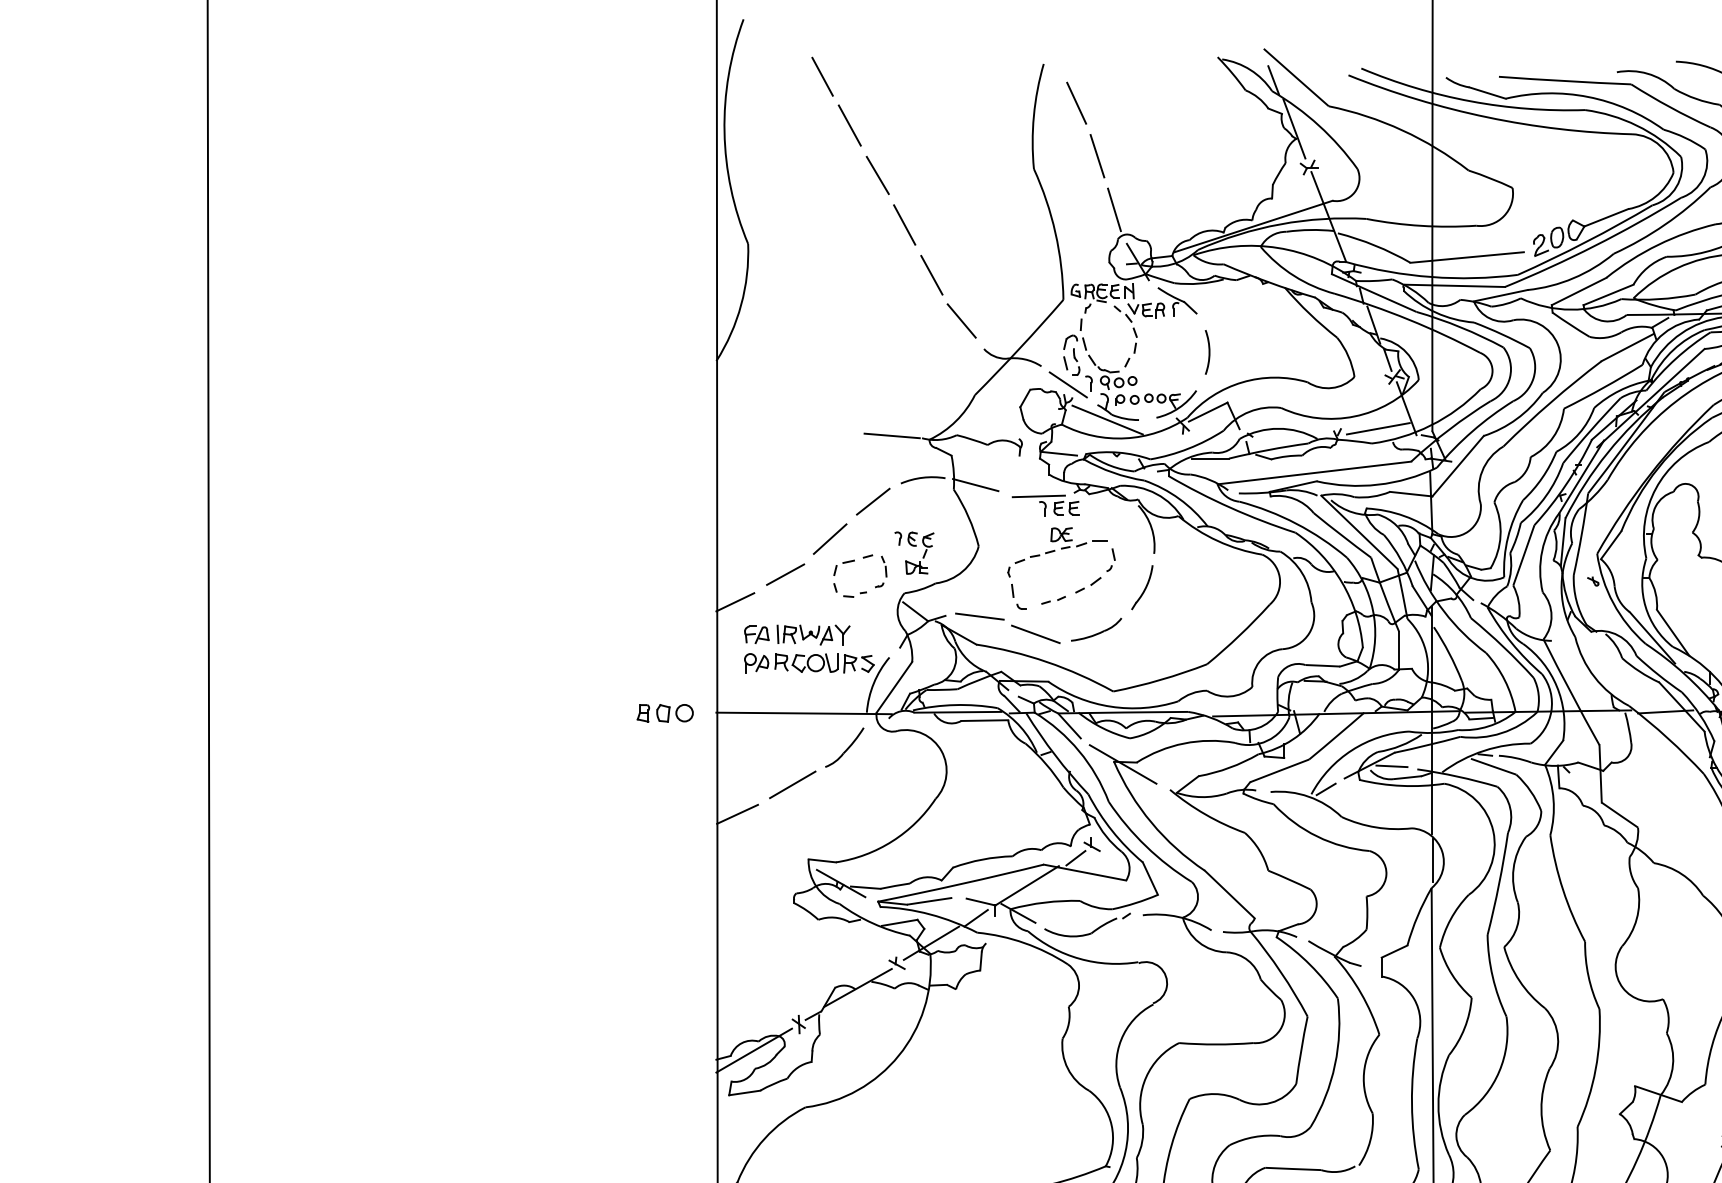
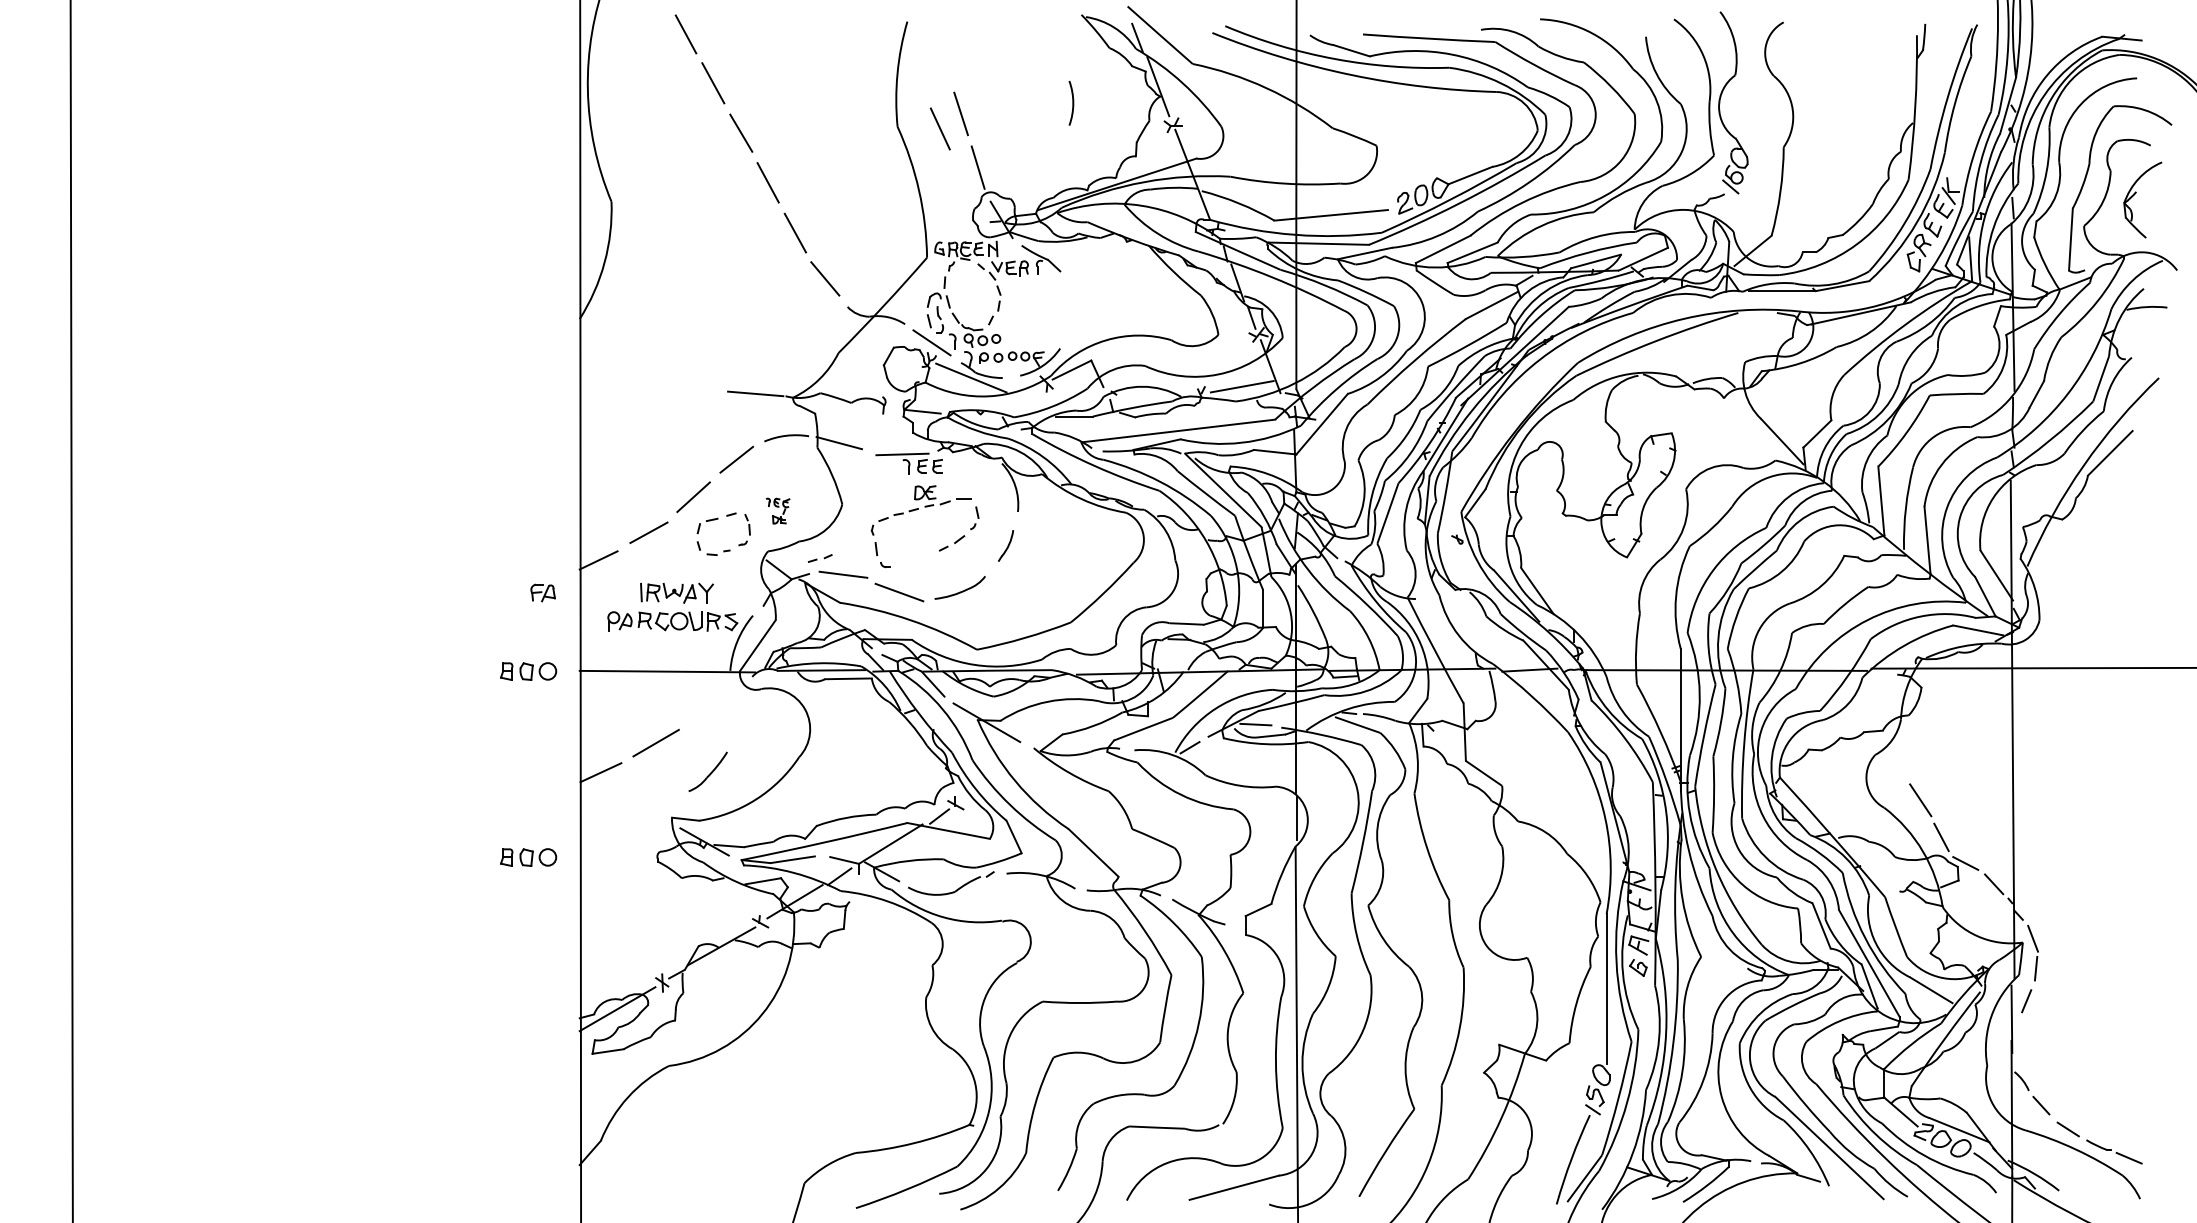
line: (1075, 102) -> (939, 128), moved
arc: (1208, 352) -> (1072, 103), moved
part: (913, 552) -> (777, 510), size x0.6
part: (1141, 587) -> (1005, 545), size x0.7
part: (1052, 600) -> (819, 558), moved
part: (756, 634) -> (542, 592), moved
part: (844, 747) -> (707, 771), moved
part: (665, 899) -> (528, 857), added

